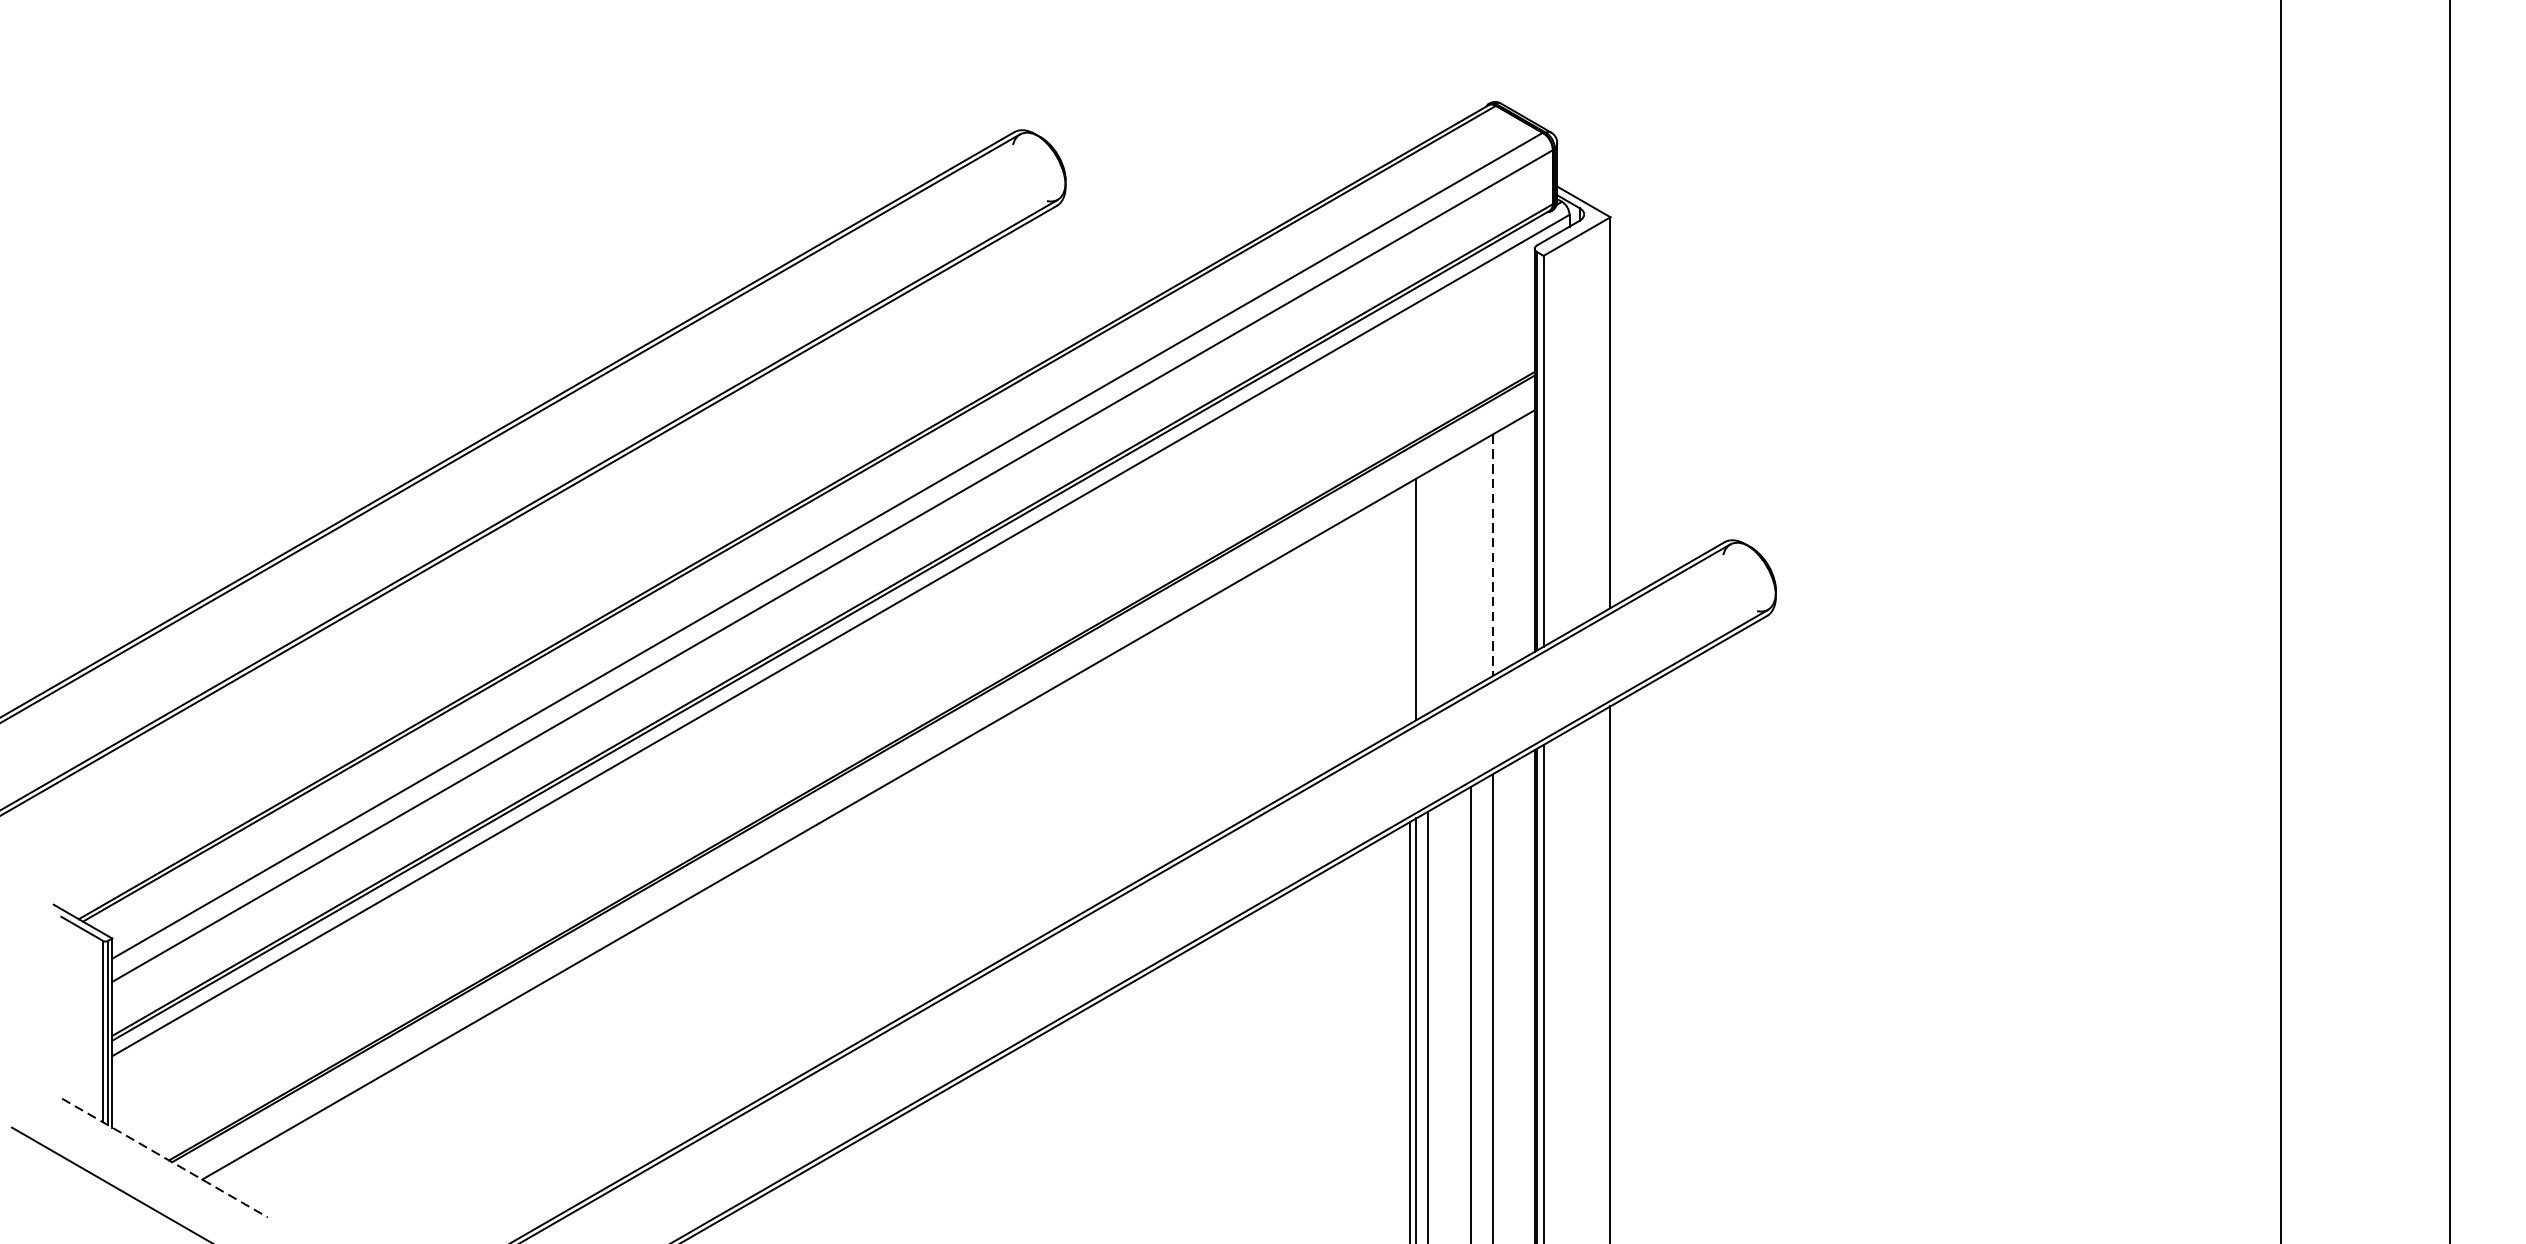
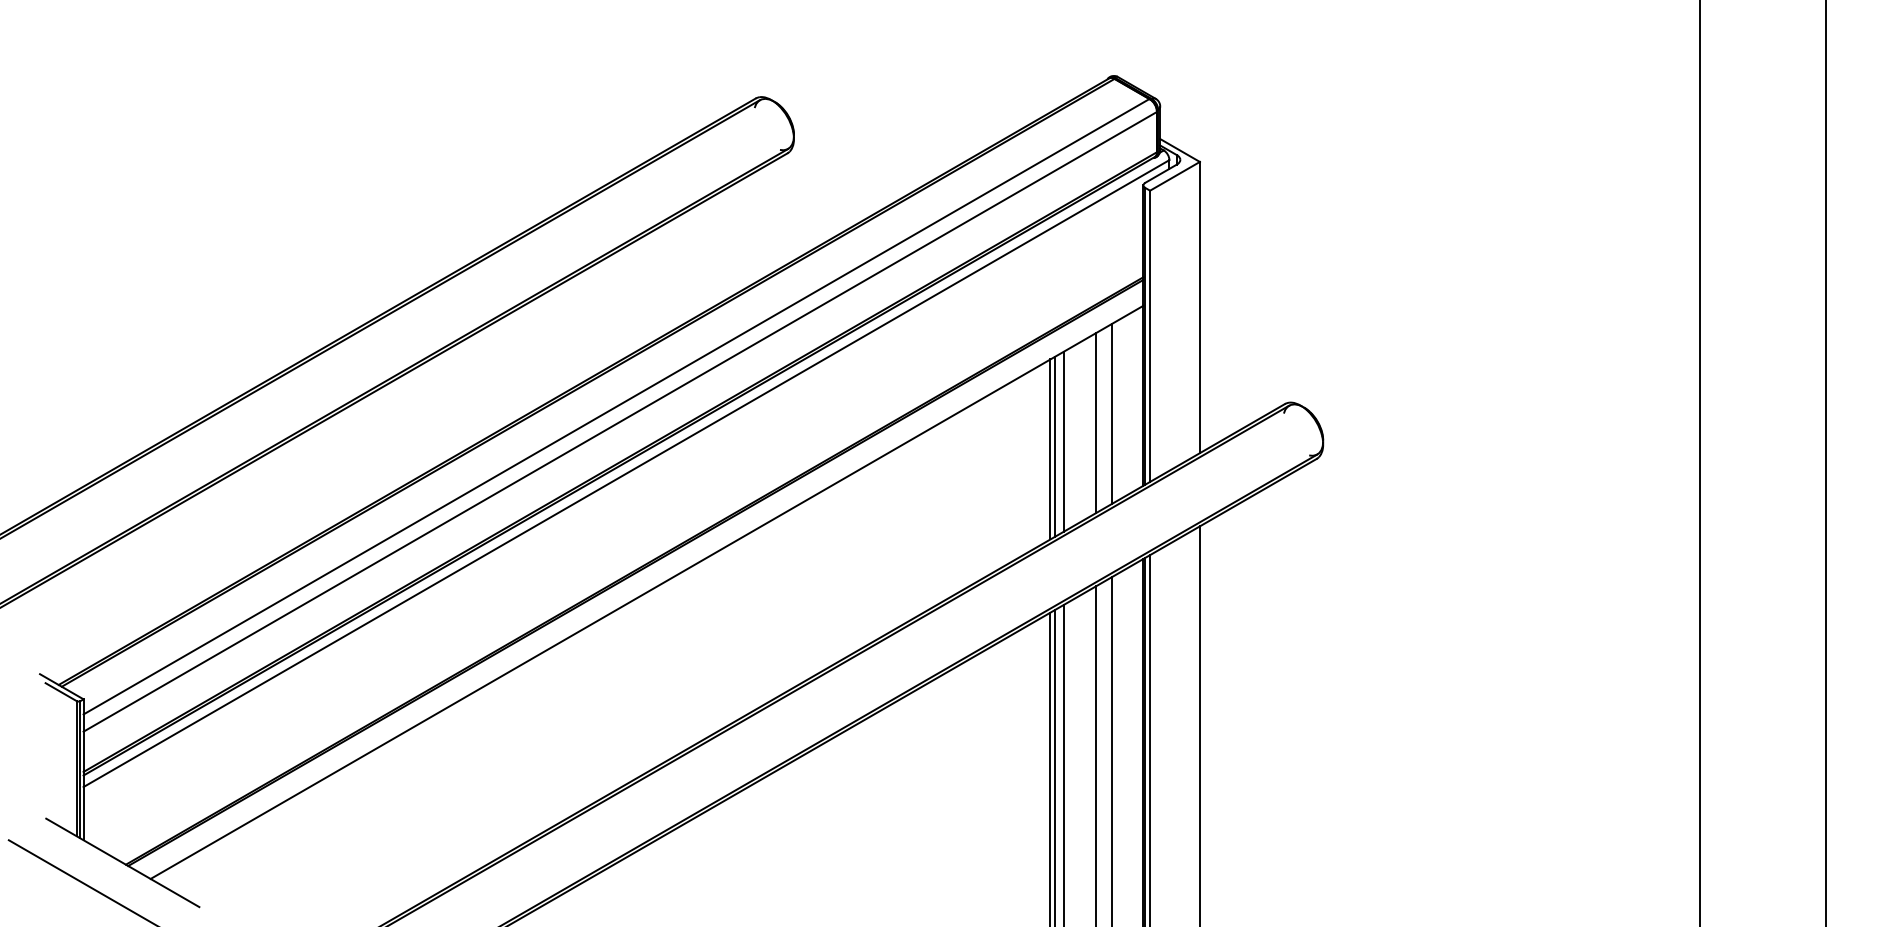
line: (1491, 554) -> (1111, 413), dashed -> solid
line: (1470, 568) -> (1095, 423), added
line: (1428, 592) -> (1064, 441), added
line: (1409, 603) -> (1050, 449), added
line: (165, 1158) -> (123, 863), dashed -> solid

